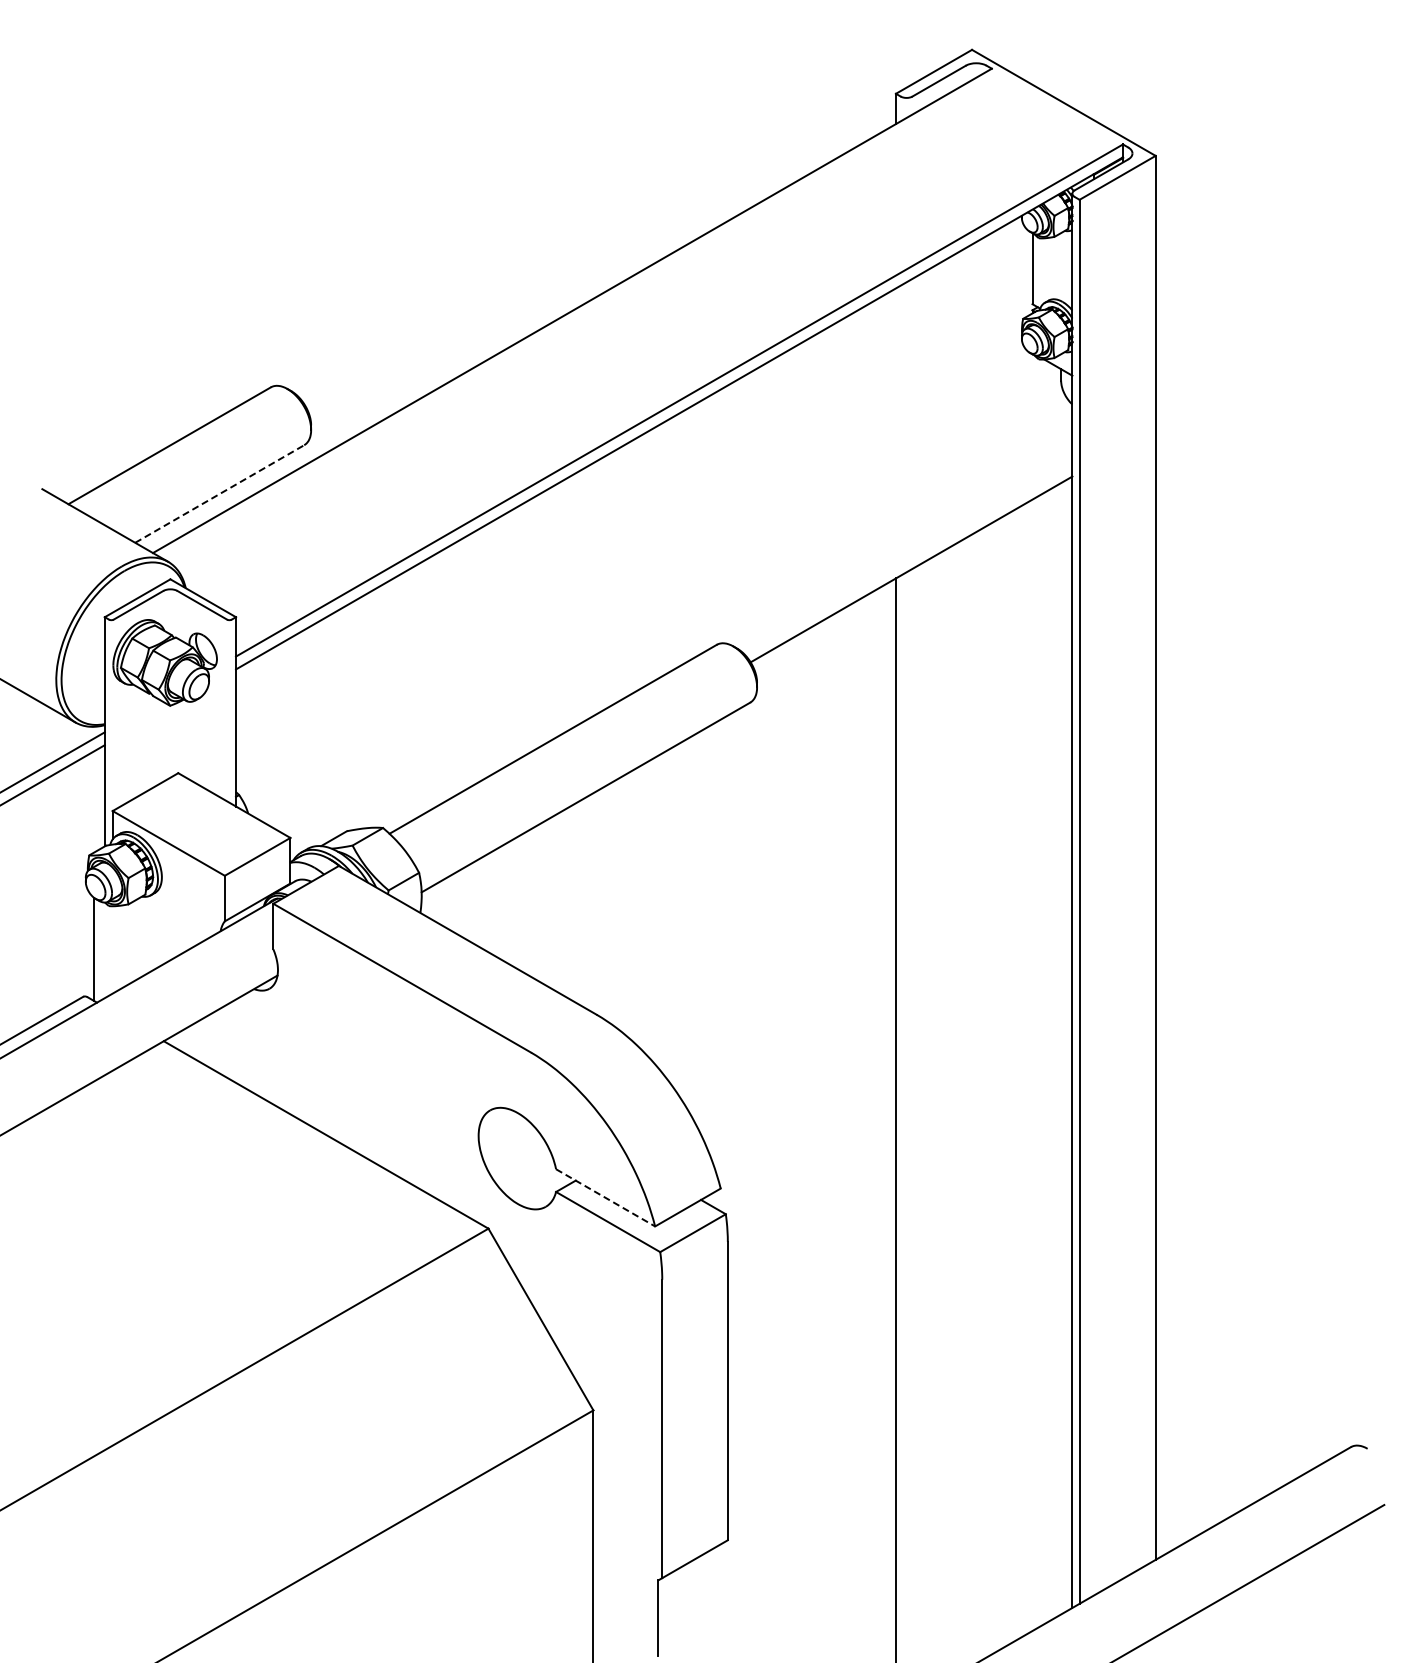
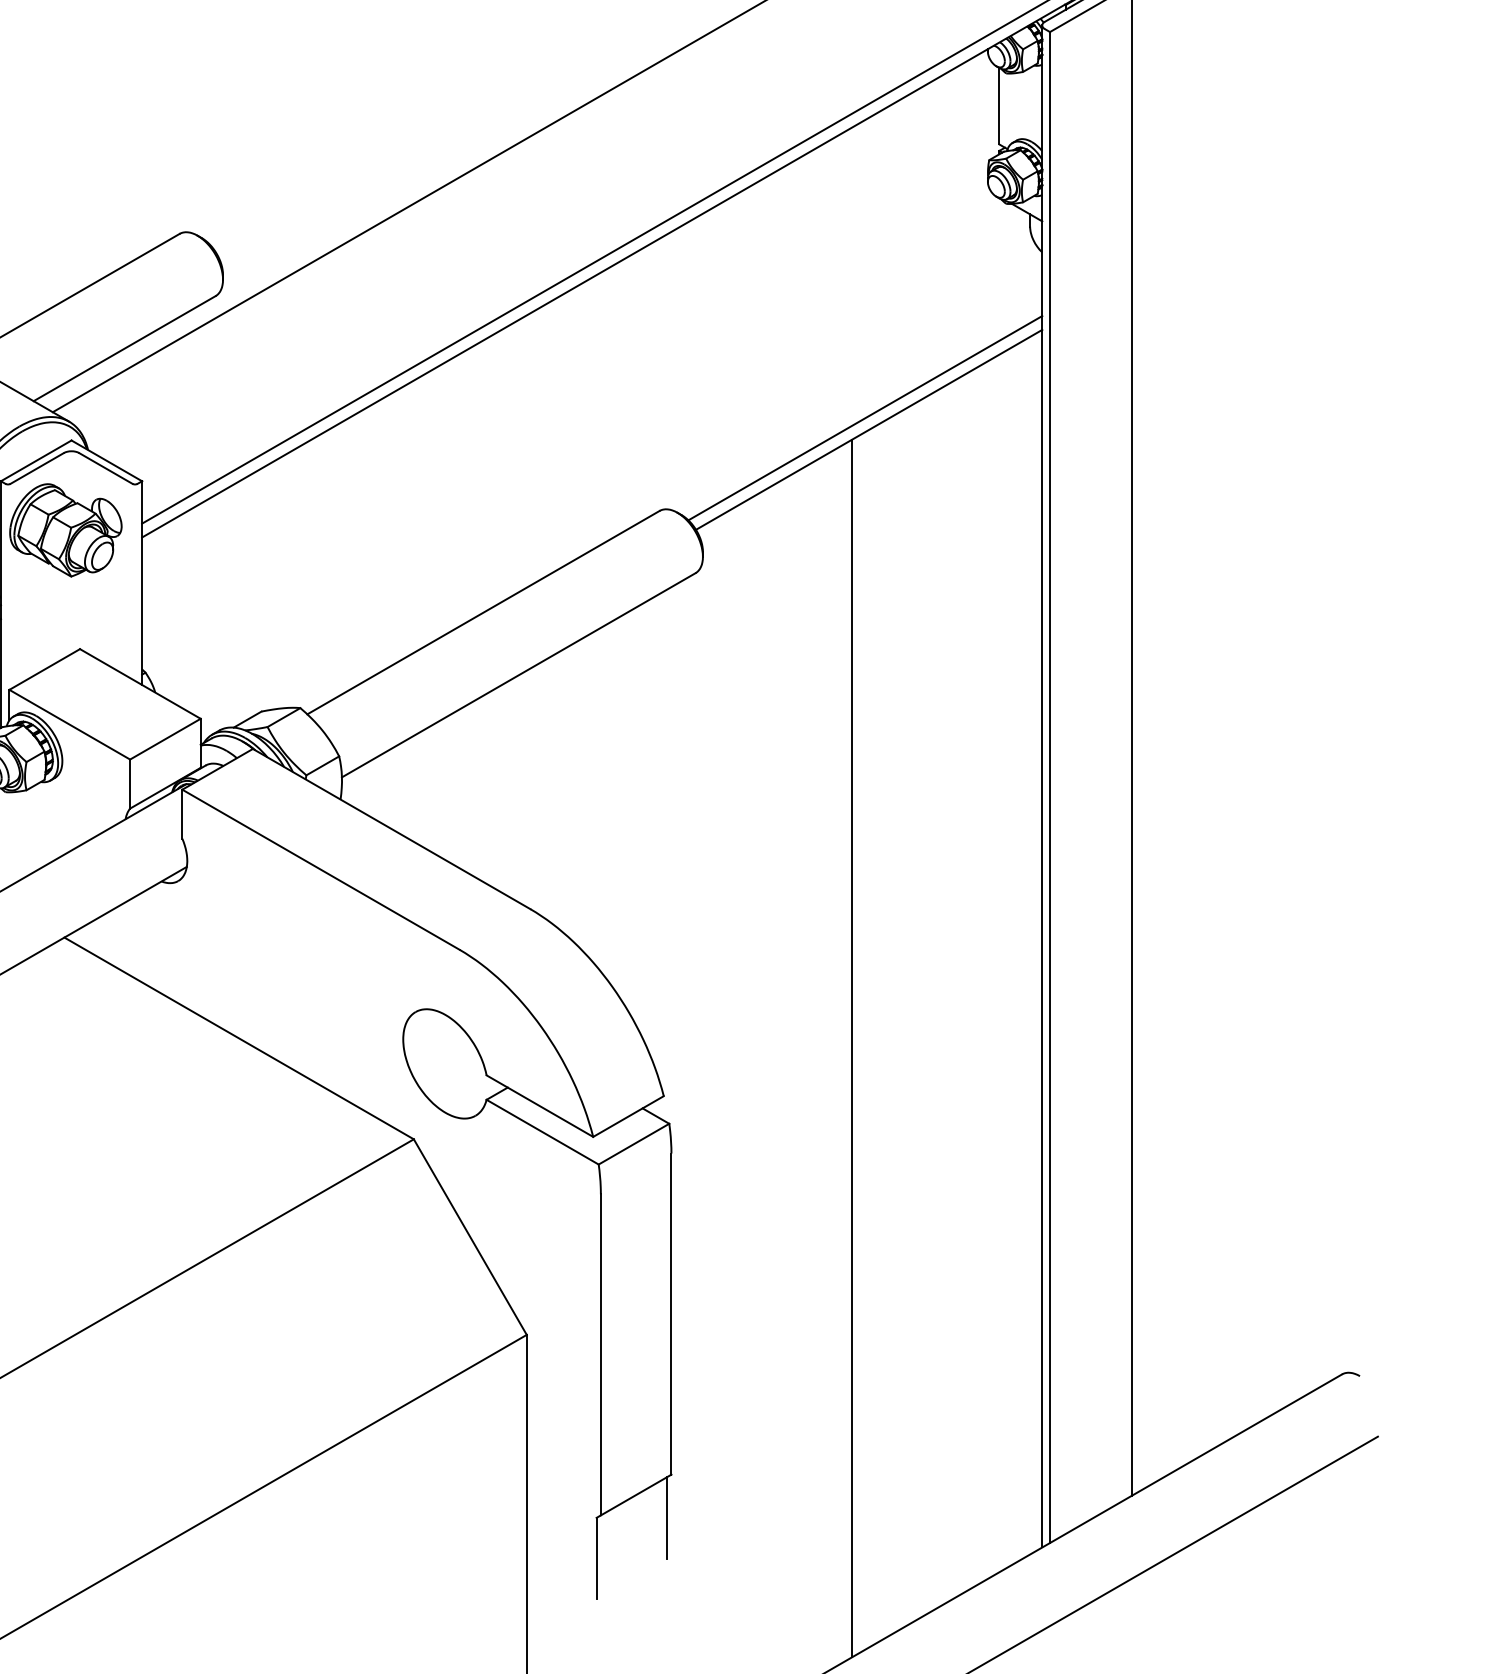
line: (219, 494) -> (124, 349), dashed -> solid
line: (907, 558) -> (864, 418), added
line: (606, 1198) -> (540, 1106), dashed -> solid
line: (723, 1580) -> (666, 1517), added

